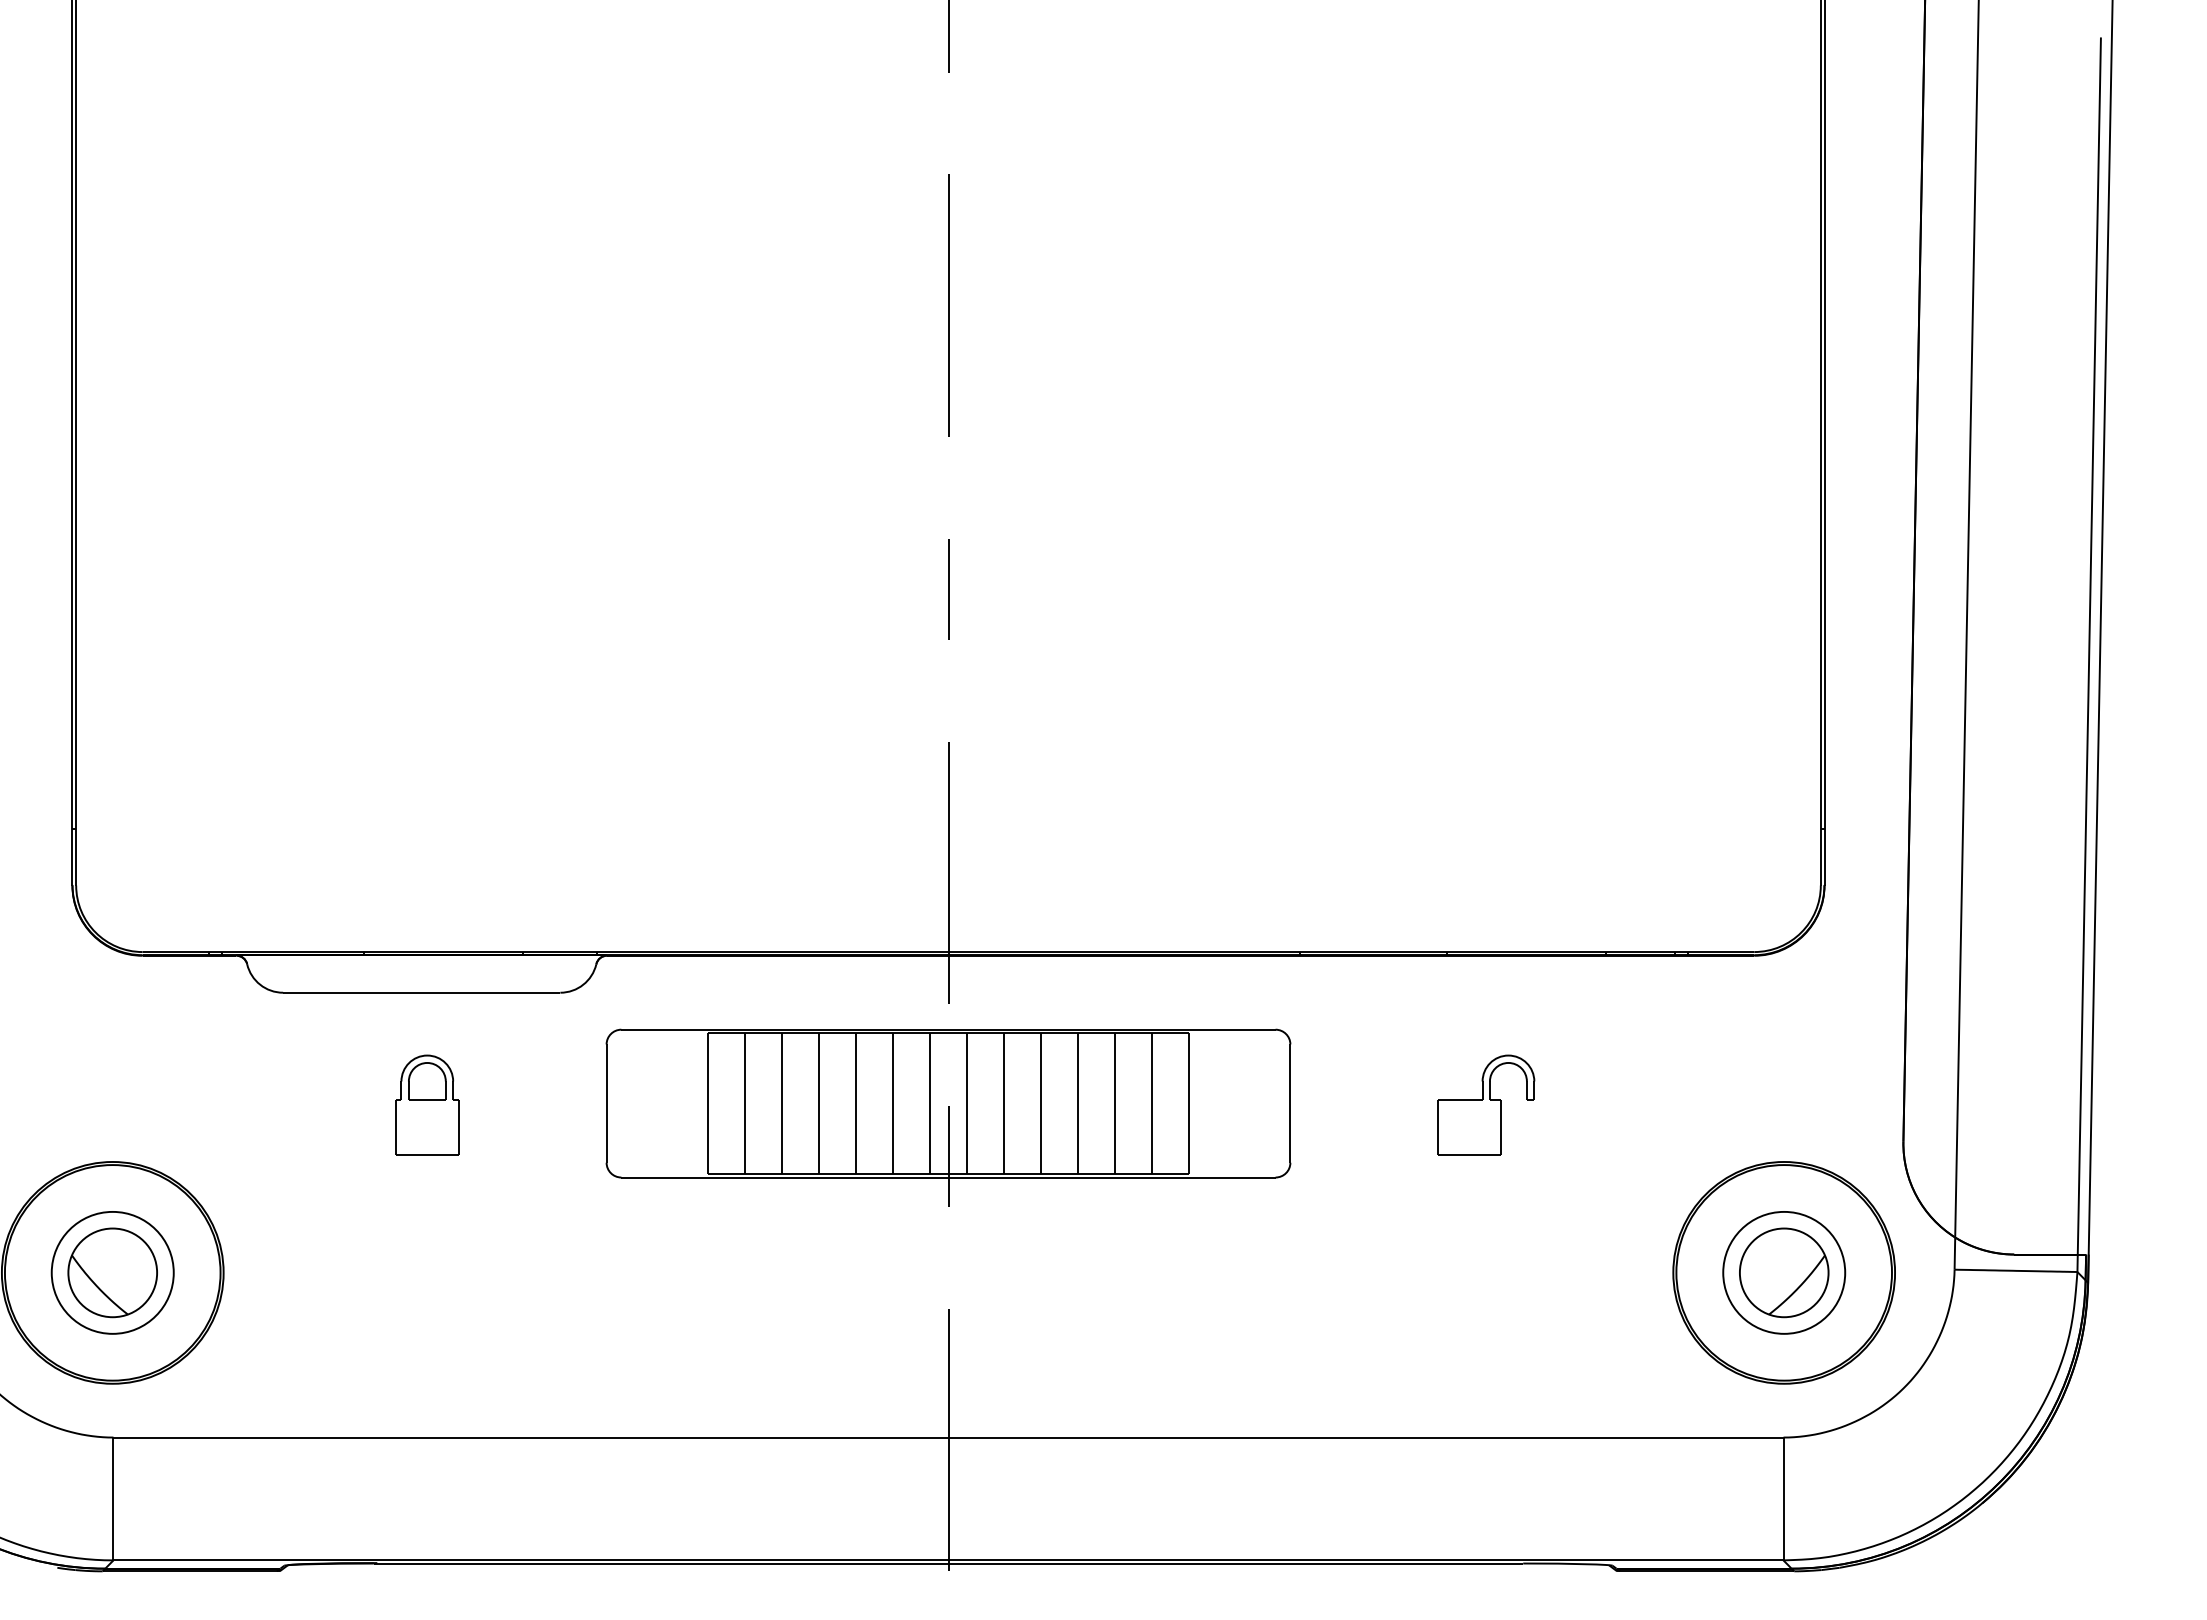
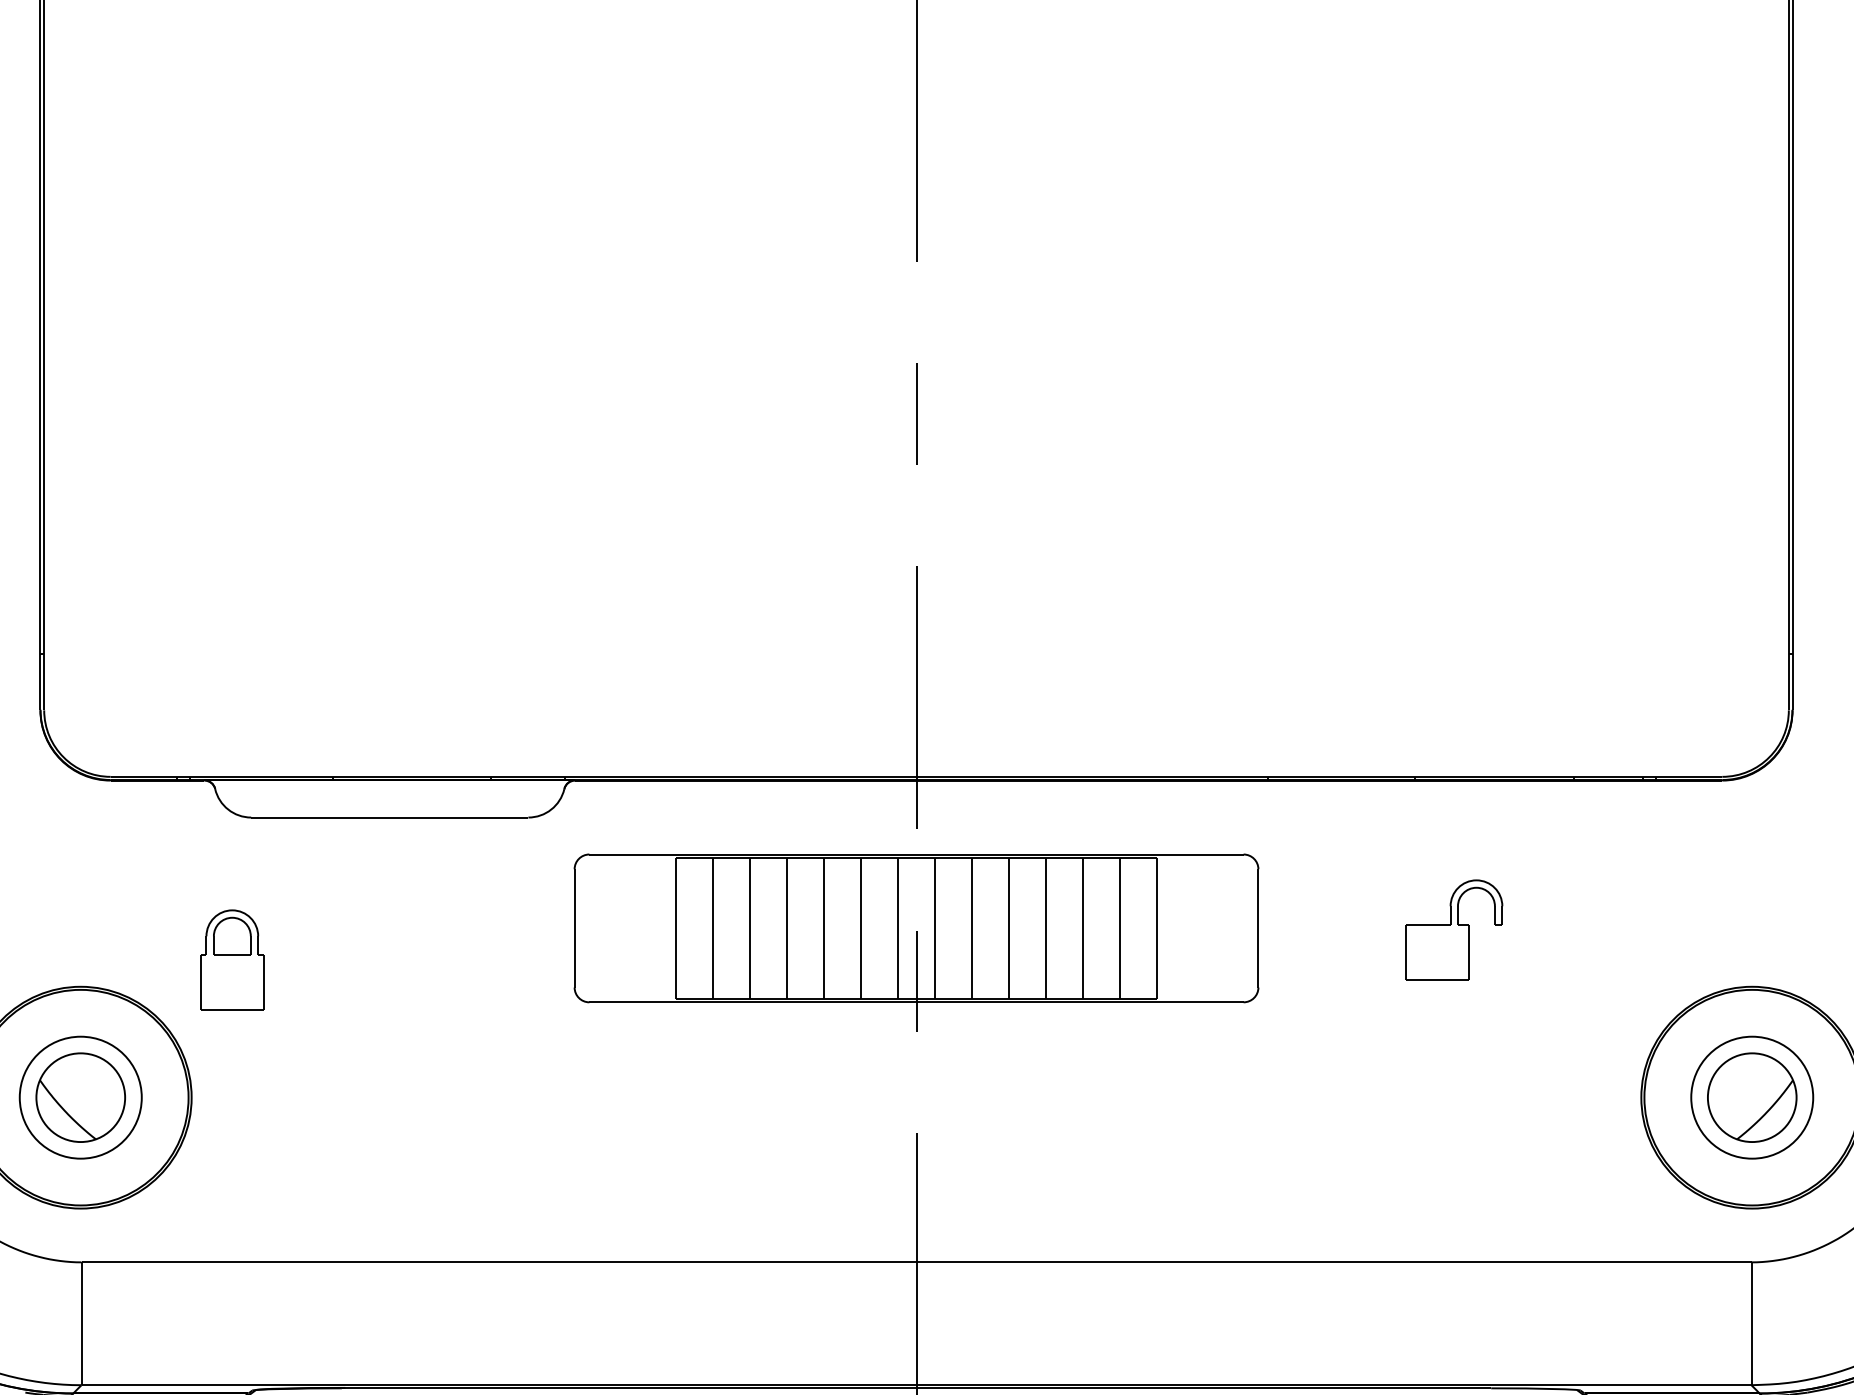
part: (427, 1104) -> (232, 959), moved

